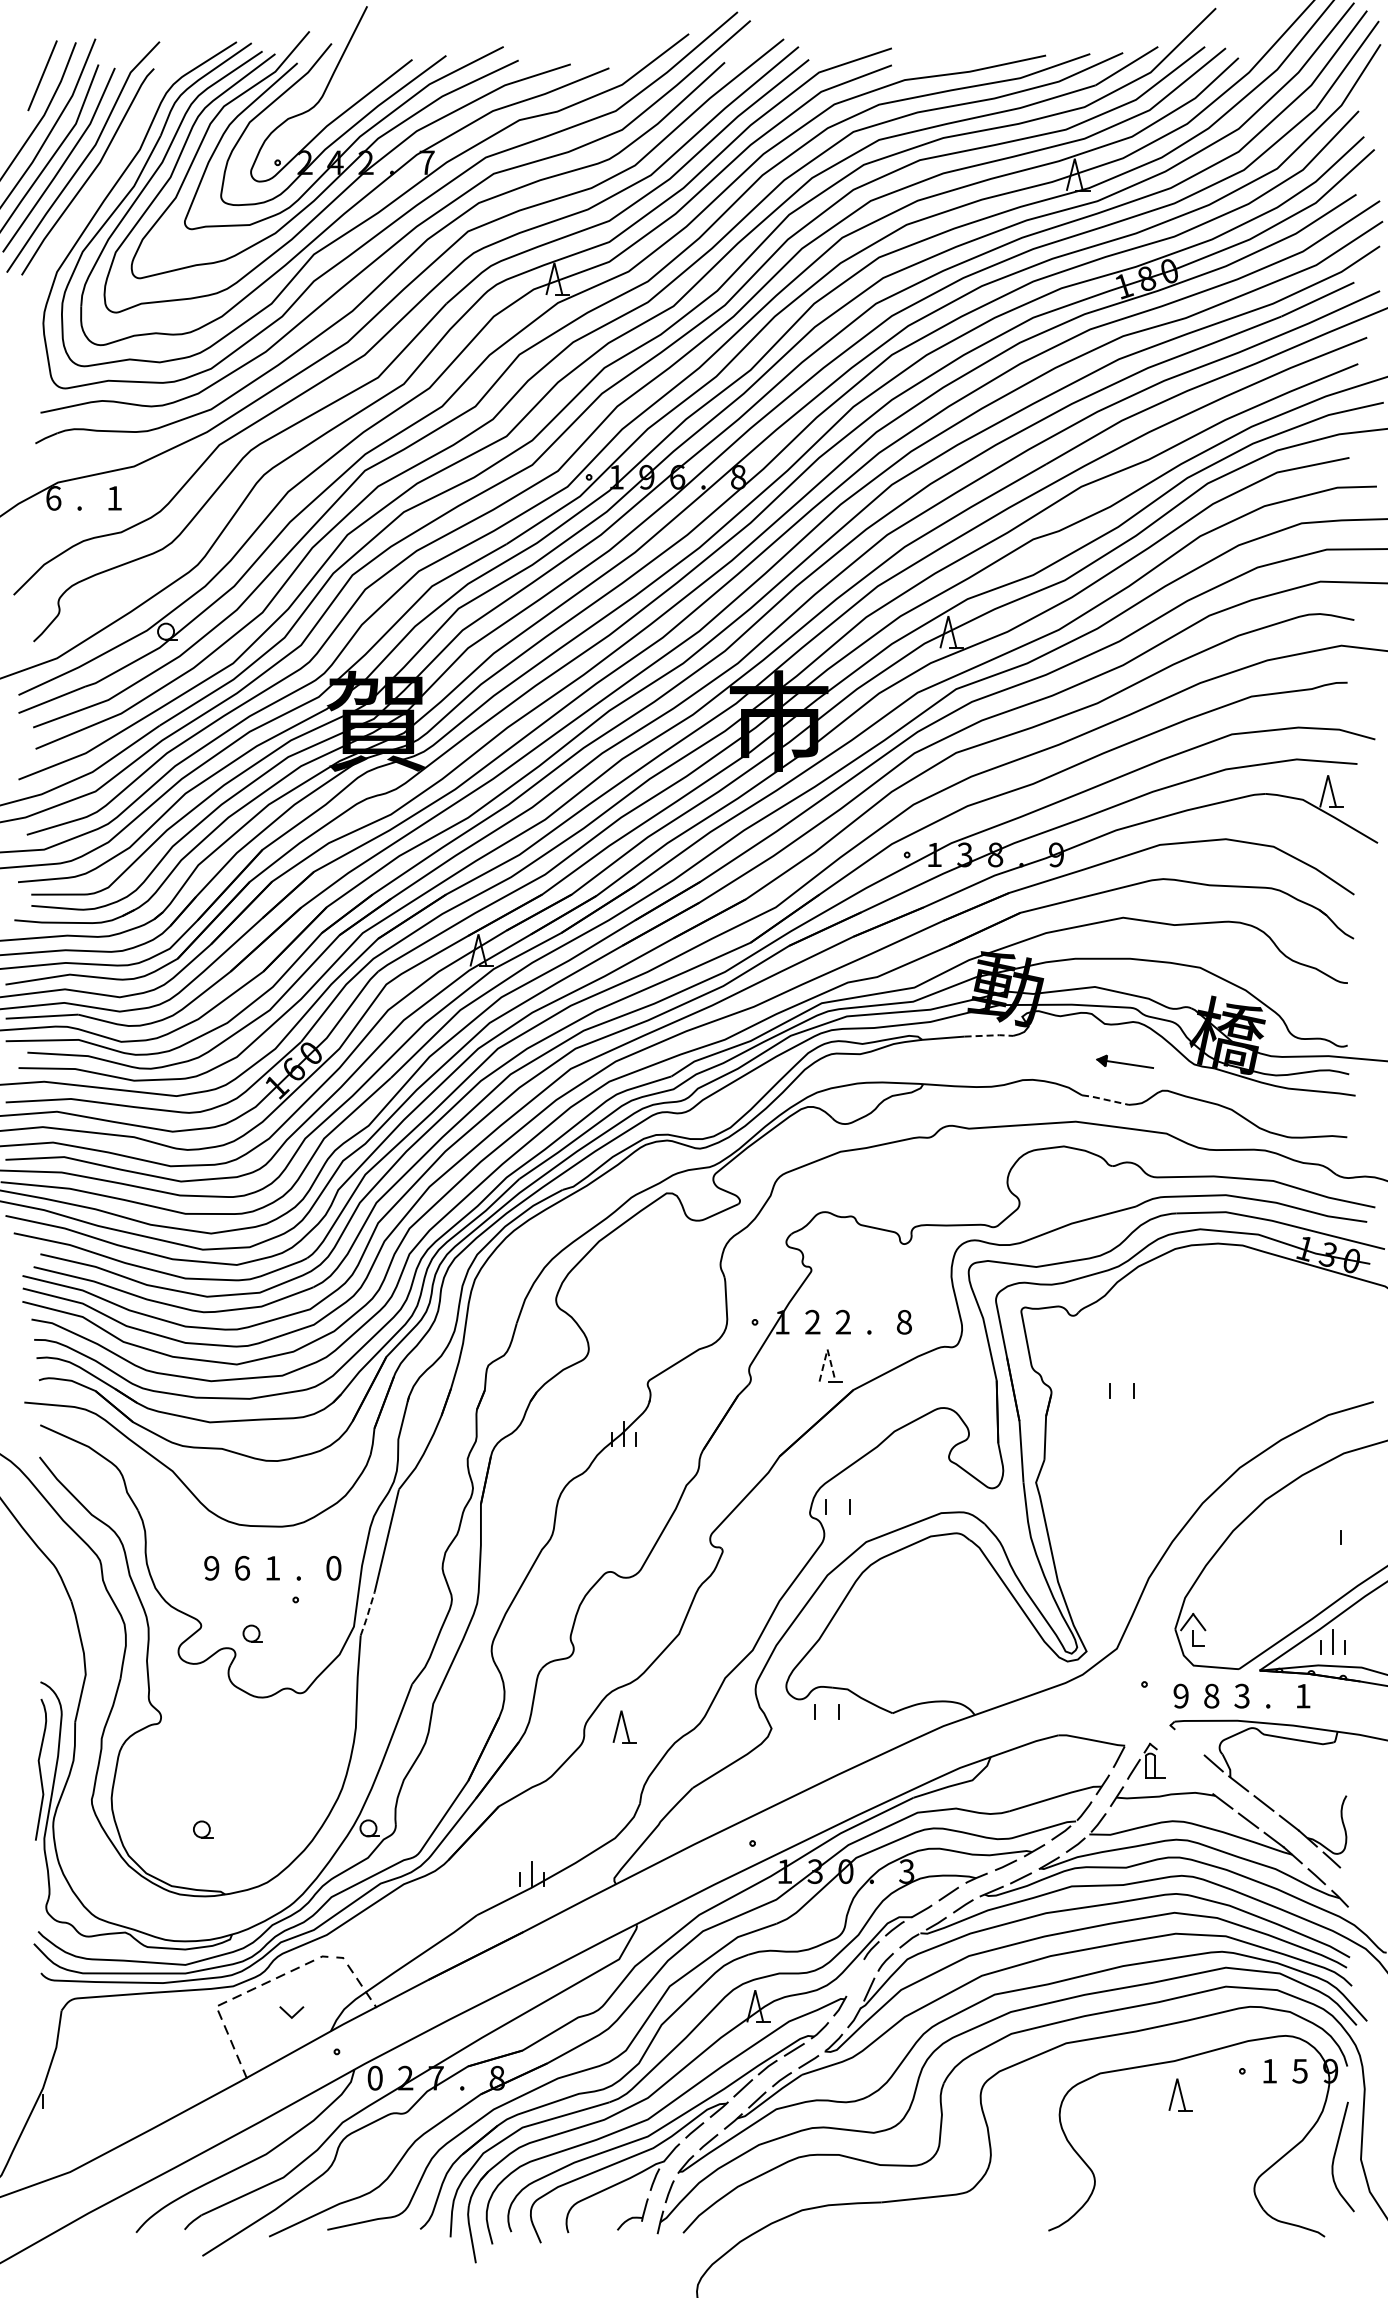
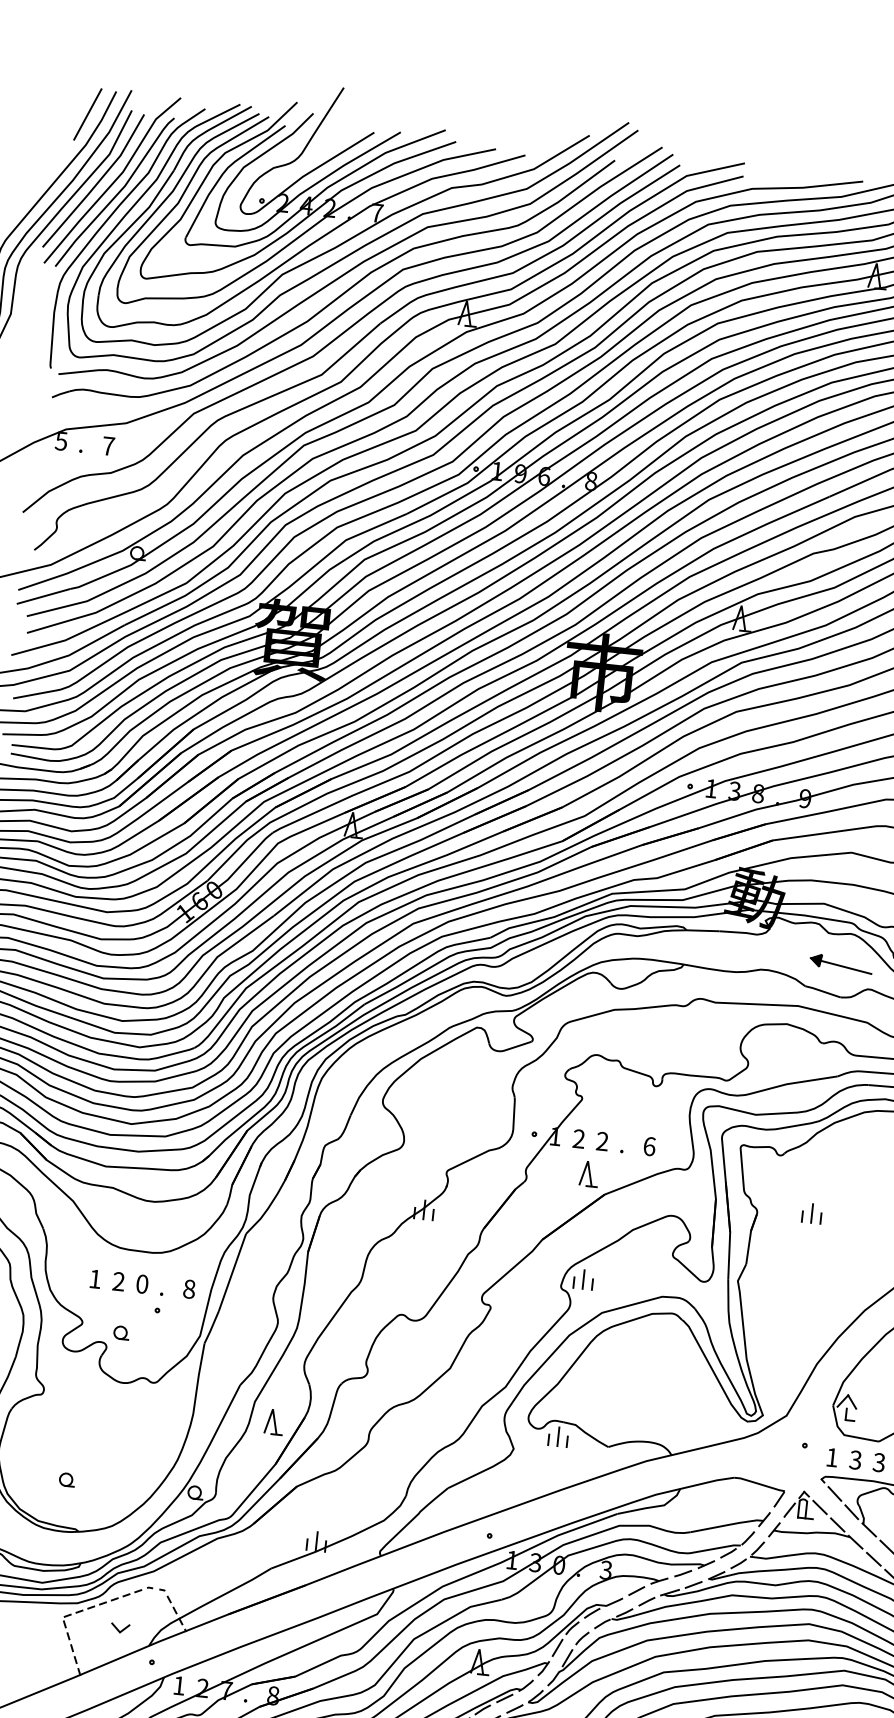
curve: (81, 211) -> (106, 222), added
text: (53, 498) -> (61, 441), 6 -> 5
text: (114, 498) -> (108, 446), 1 -> 7
line: (989, 1035) -> (738, 932), dashed -> solid
part: (1124, 1061) -> (840, 963), size x1.43
line: (1104, 1099) -> (822, 991), dashed -> solid
text: (904, 1321) -> (649, 1145), 8 -> 6
line: (827, 1349) -> (588, 1161), dashed -> solid
line: (1121, 1385) -> (811, 1213), added
line: (838, 1501) -> (584, 1279), added
text: (211, 1567) -> (95, 1278), 9 -> 1
text: (242, 1567) -> (119, 1281), 6 -> 2
text: (272, 1567) -> (142, 1283), 1 -> 0
text: (333, 1568) -> (189, 1289), 0 -> 8
line: (367, 1614) -> (211, 1327), dashed -> solid
text: (1180, 1695) -> (831, 1457), 9 -> 1
text: (1211, 1695) -> (855, 1459), 8 -> 3
line: (827, 1706) -> (558, 1436), added
part: (624, 1726) -> (274, 1421), moved
line: (1189, 1742) -> (834, 1494), added
line: (1171, 1761) -> (819, 1507), added
line: (1197, 1781) -> (837, 1524), added
line: (855, 1977) -> (557, 1647), added
text: (374, 2077) -> (178, 1685), 0 -> 1

